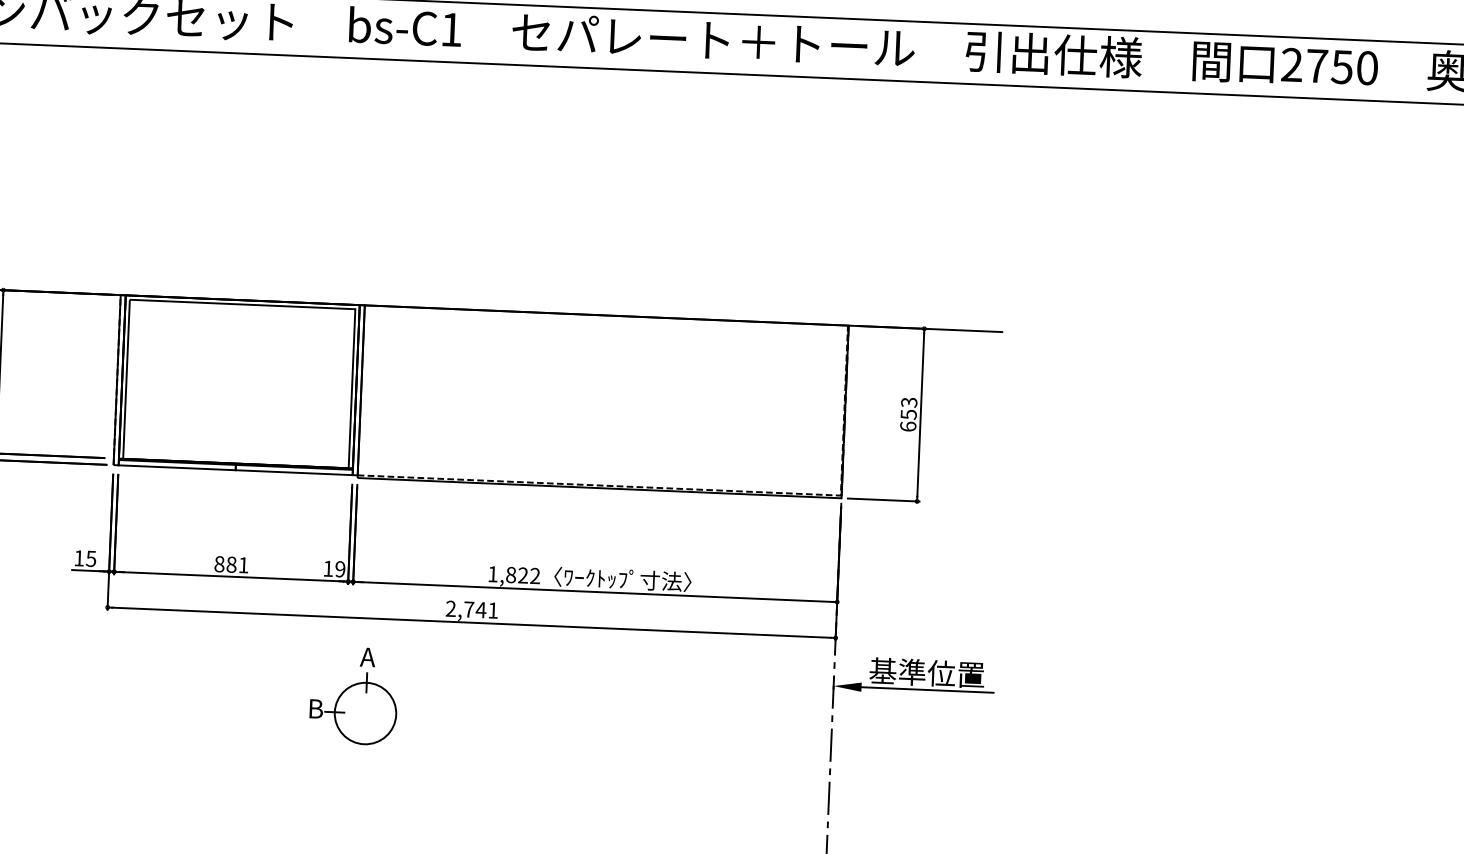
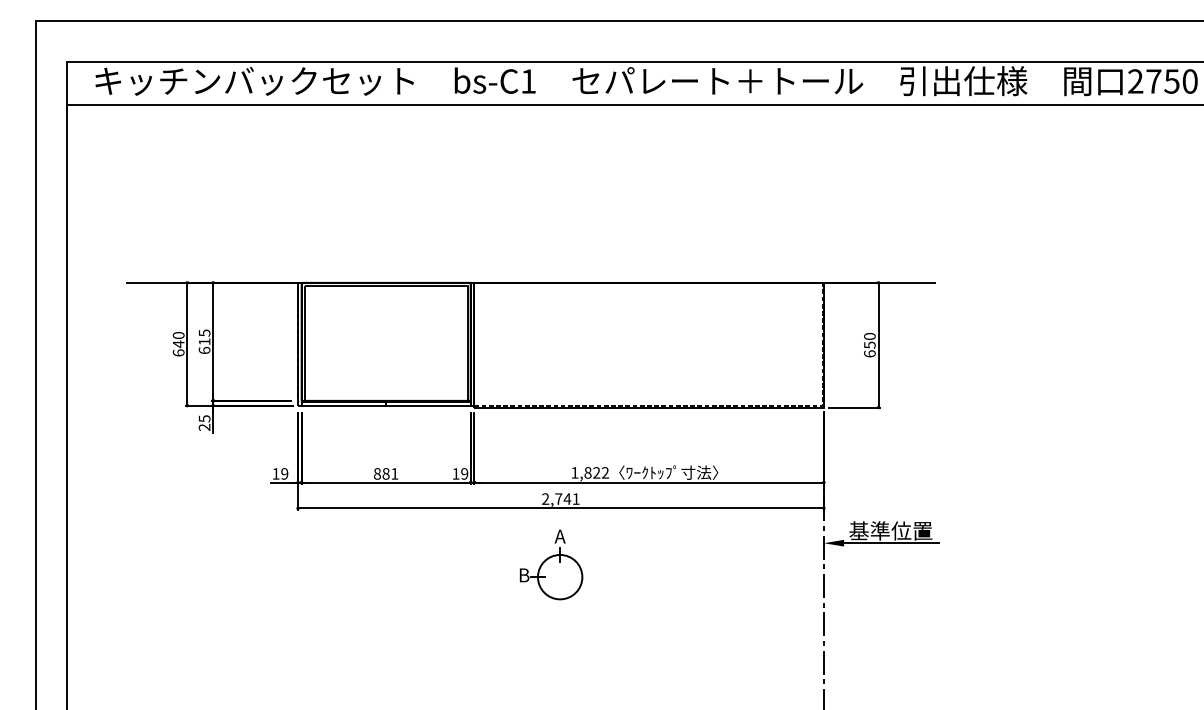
text: (908, 402) -> (869, 336), 653 -> 650
text: (90, 558) -> (284, 473), 15 -> 19
part: (354, 695) -> (551, 564), moved

